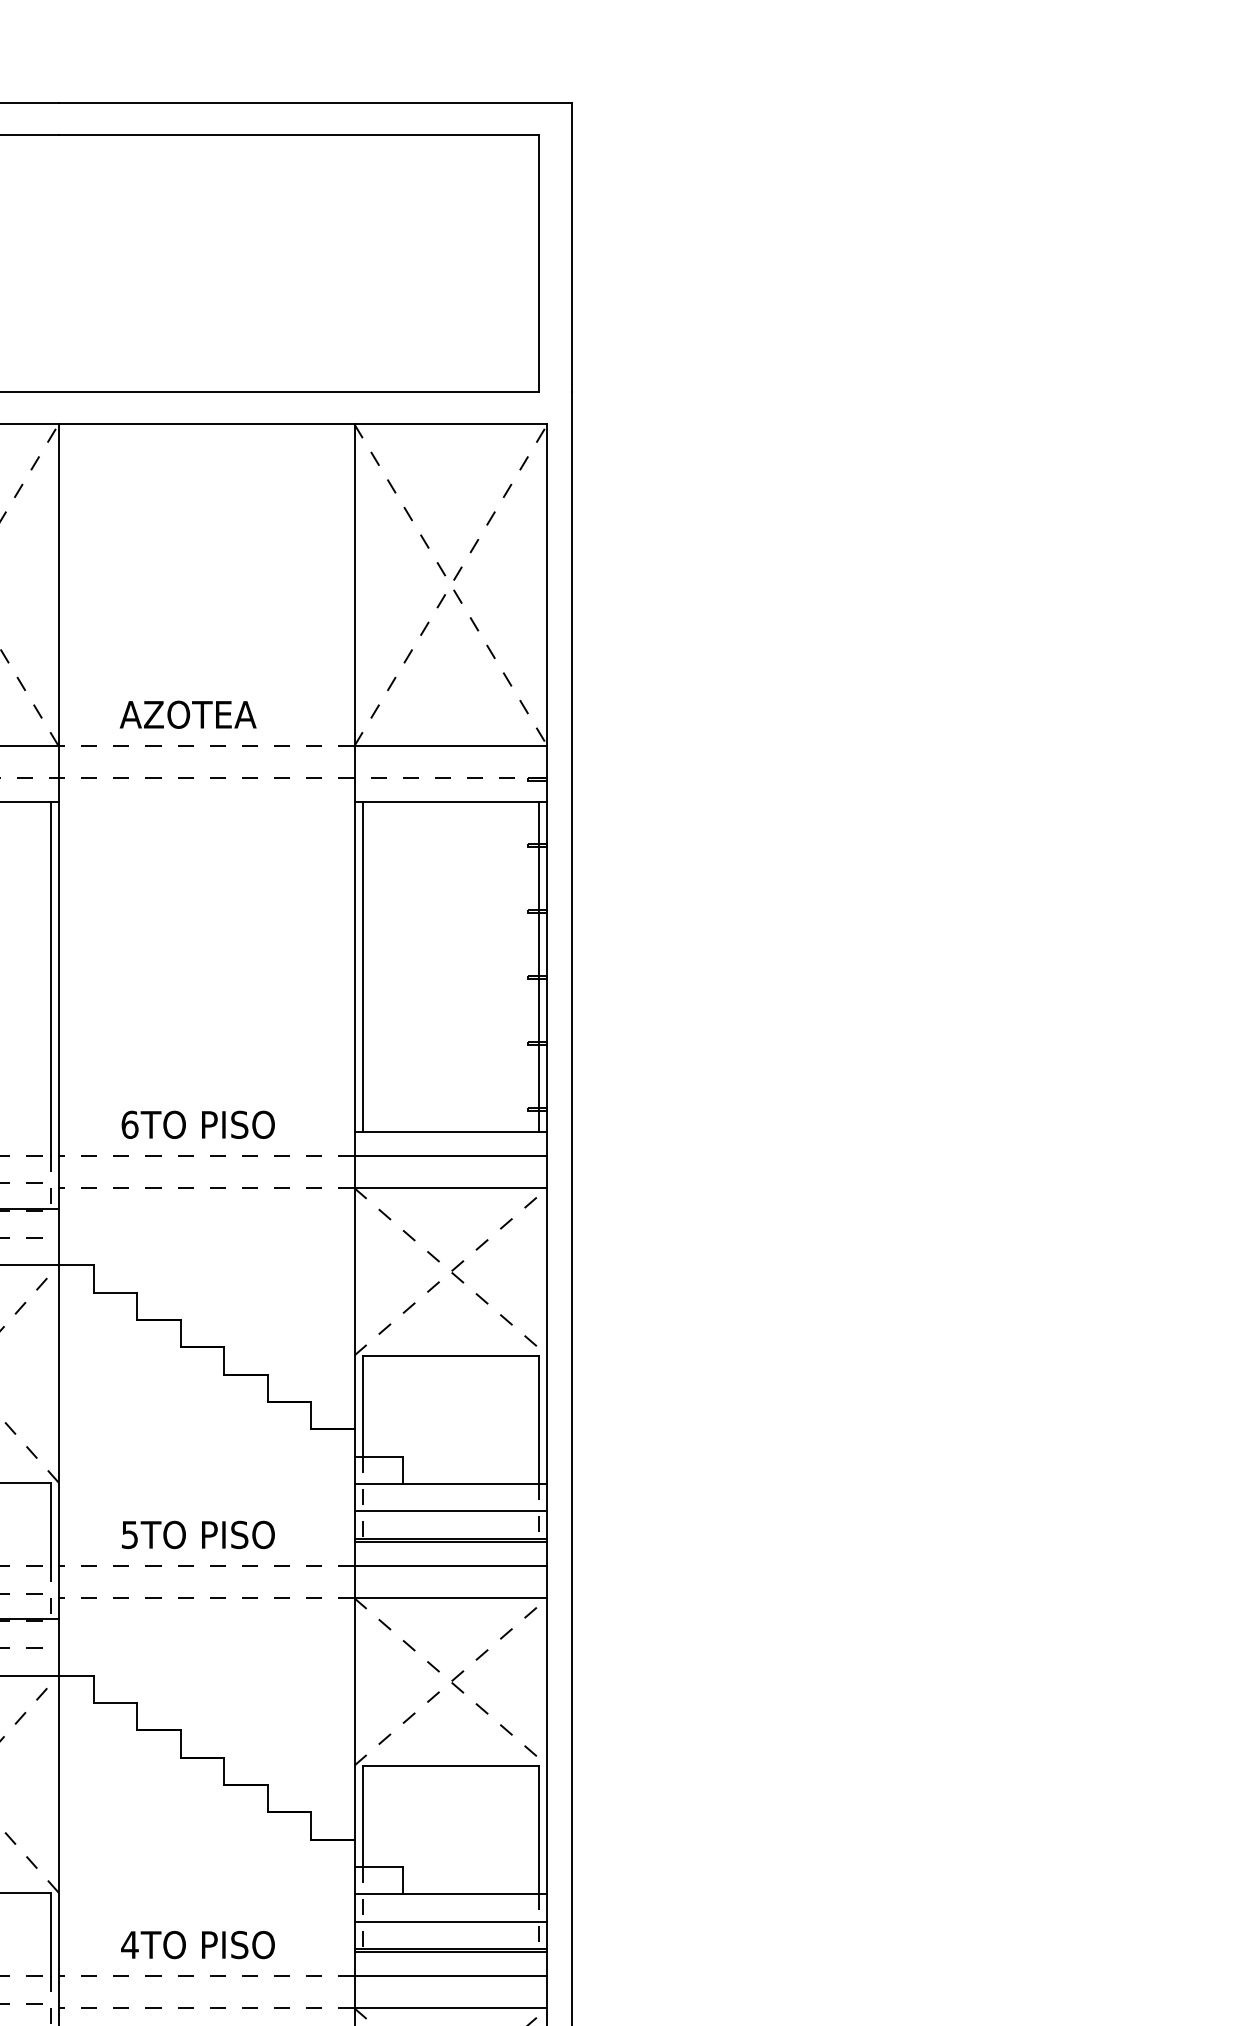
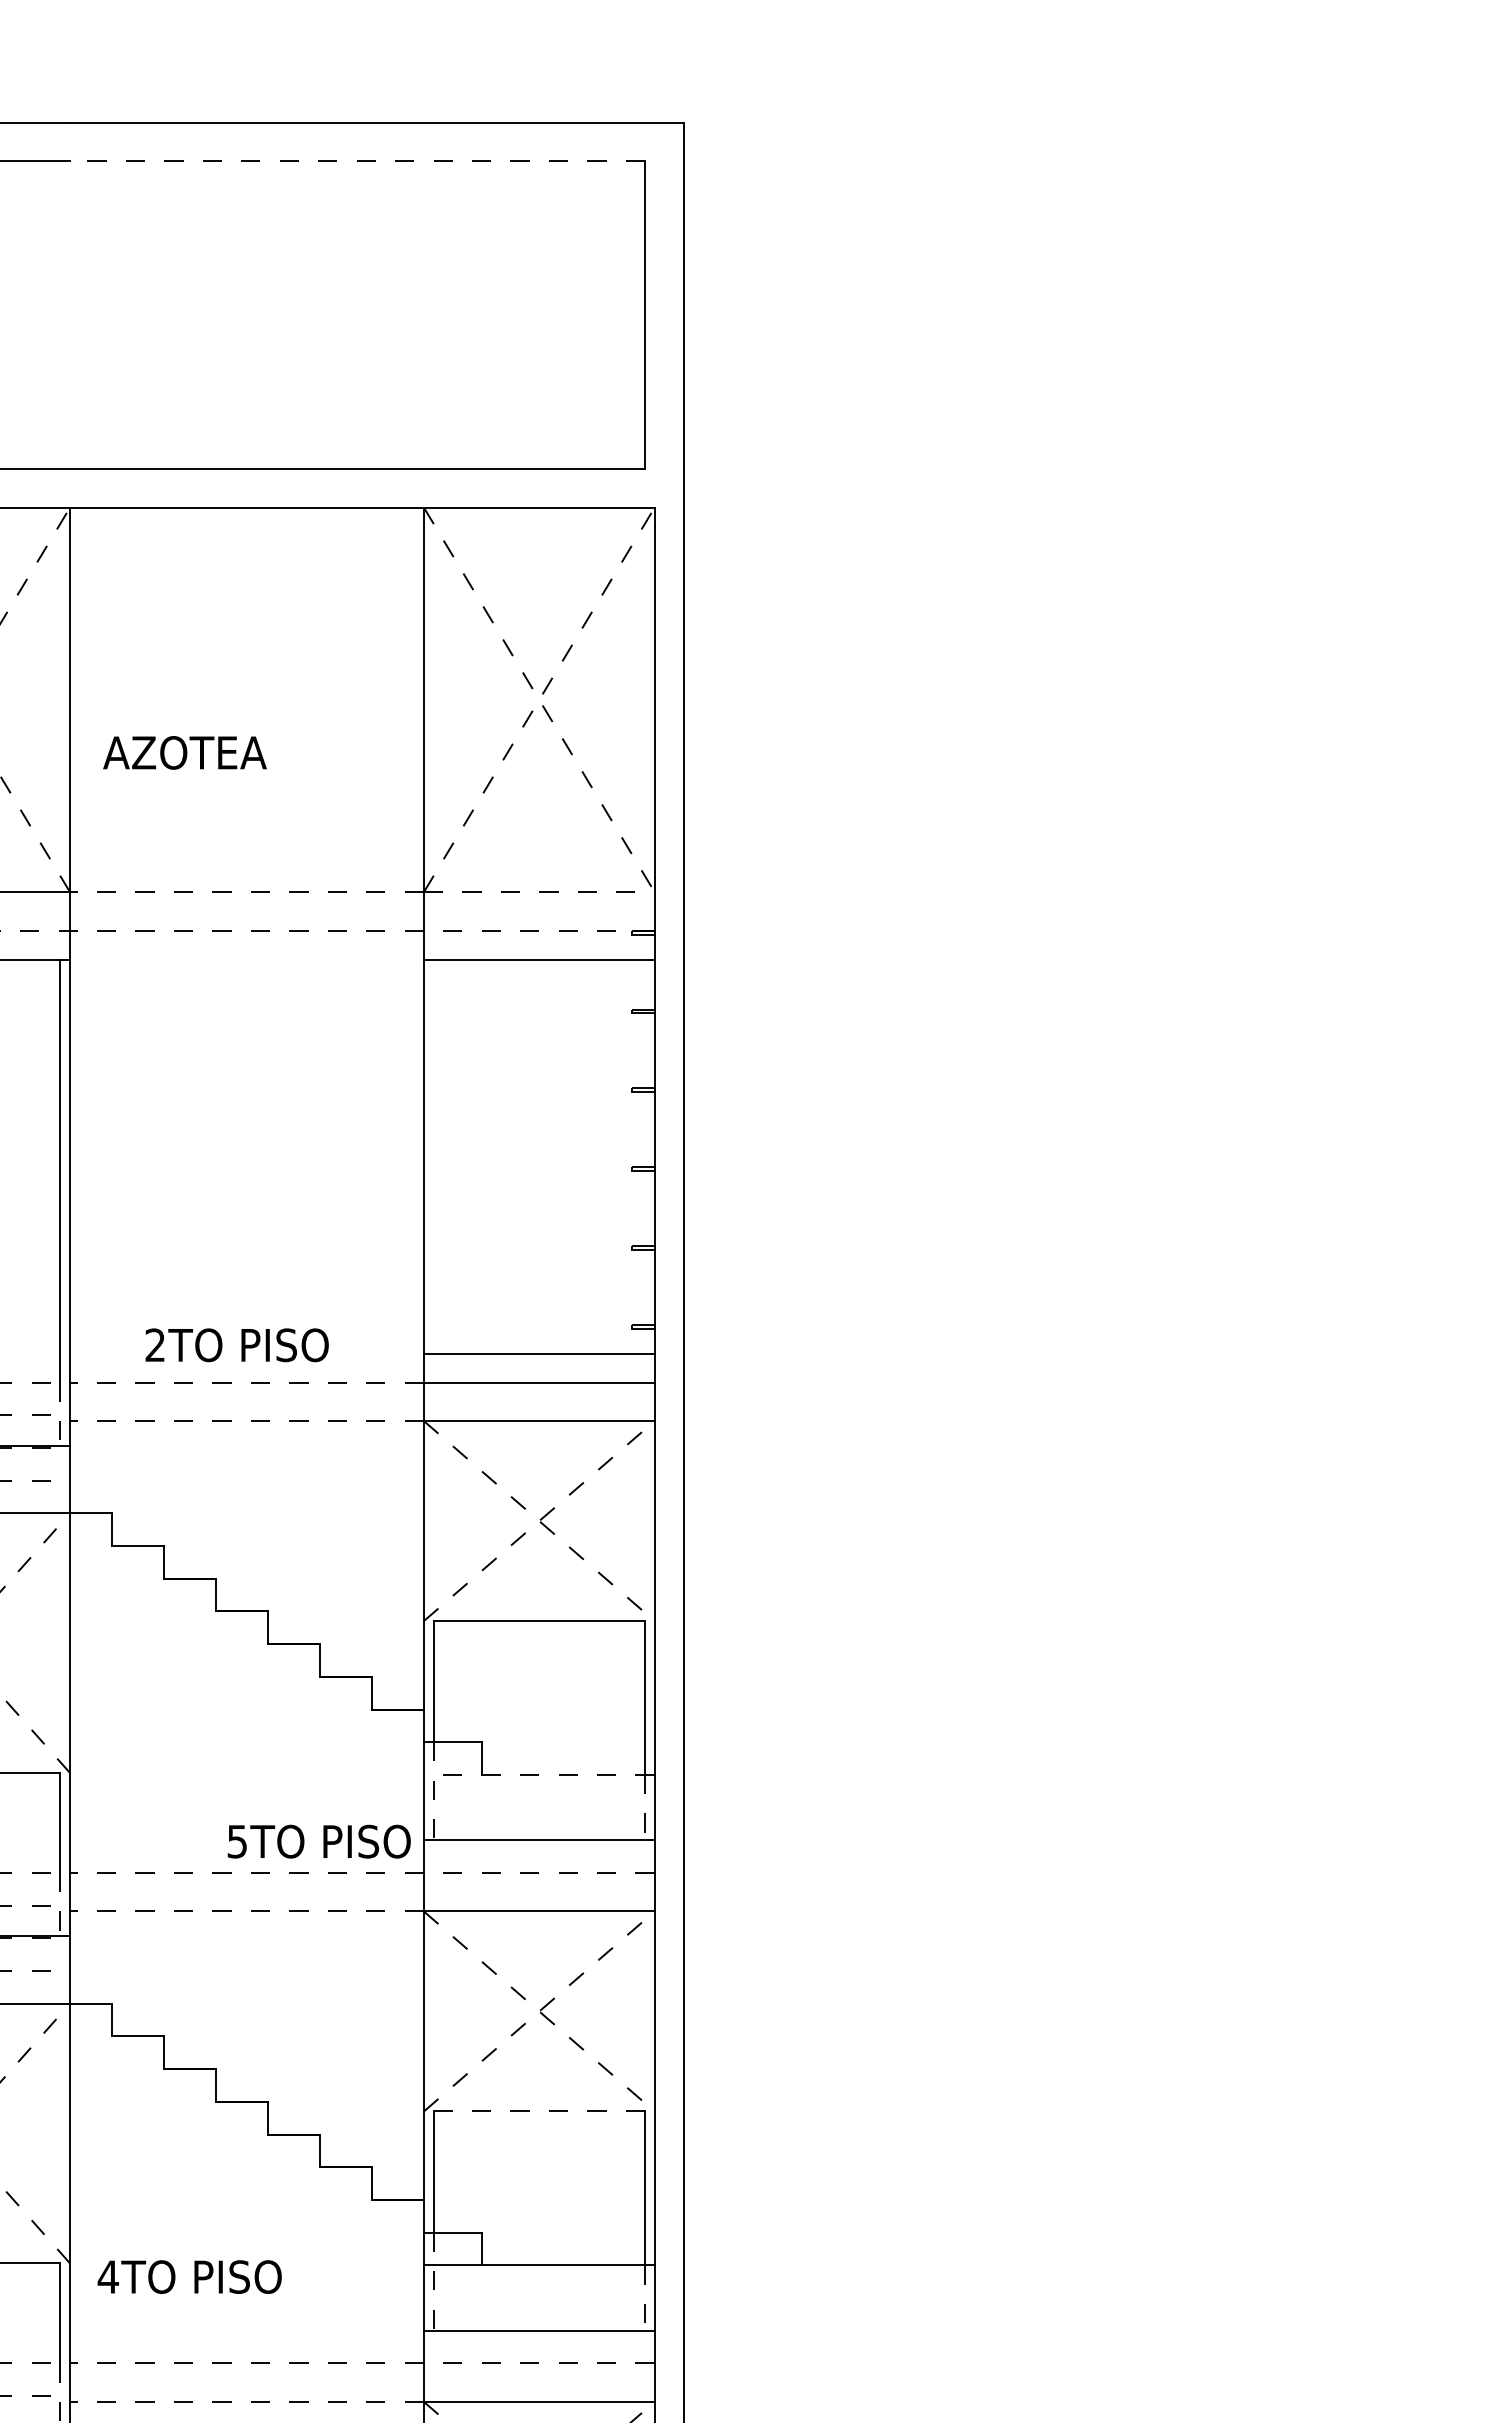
line: (298, 134) -> (357, 161), solid -> dashed
text: (187, 714) -> (184, 752), moved
line: (451, 746) -> (539, 892), solid -> dashed
line: (362, 967) -> (433, 1156), removed
line: (539, 967) -> (645, 1156), removed
text: (130, 1125) -> (155, 1345), 6TO -> 2TO
line: (450, 1483) -> (538, 1774), solid -> dashed
line: (450, 1511) -> (538, 1807), removed
text: (197, 1534) -> (318, 1841), moved
line: (450, 1542) -> (538, 1844), removed
line: (450, 1566) -> (538, 1873), solid -> dashed
line: (451, 1765) -> (539, 2111), solid -> dashed
line: (450, 1921) -> (538, 2298), removed
text: (197, 1944) -> (189, 2276), moved
line: (450, 1952) -> (538, 2334), removed
line: (450, 1976) -> (538, 2363), solid -> dashed

